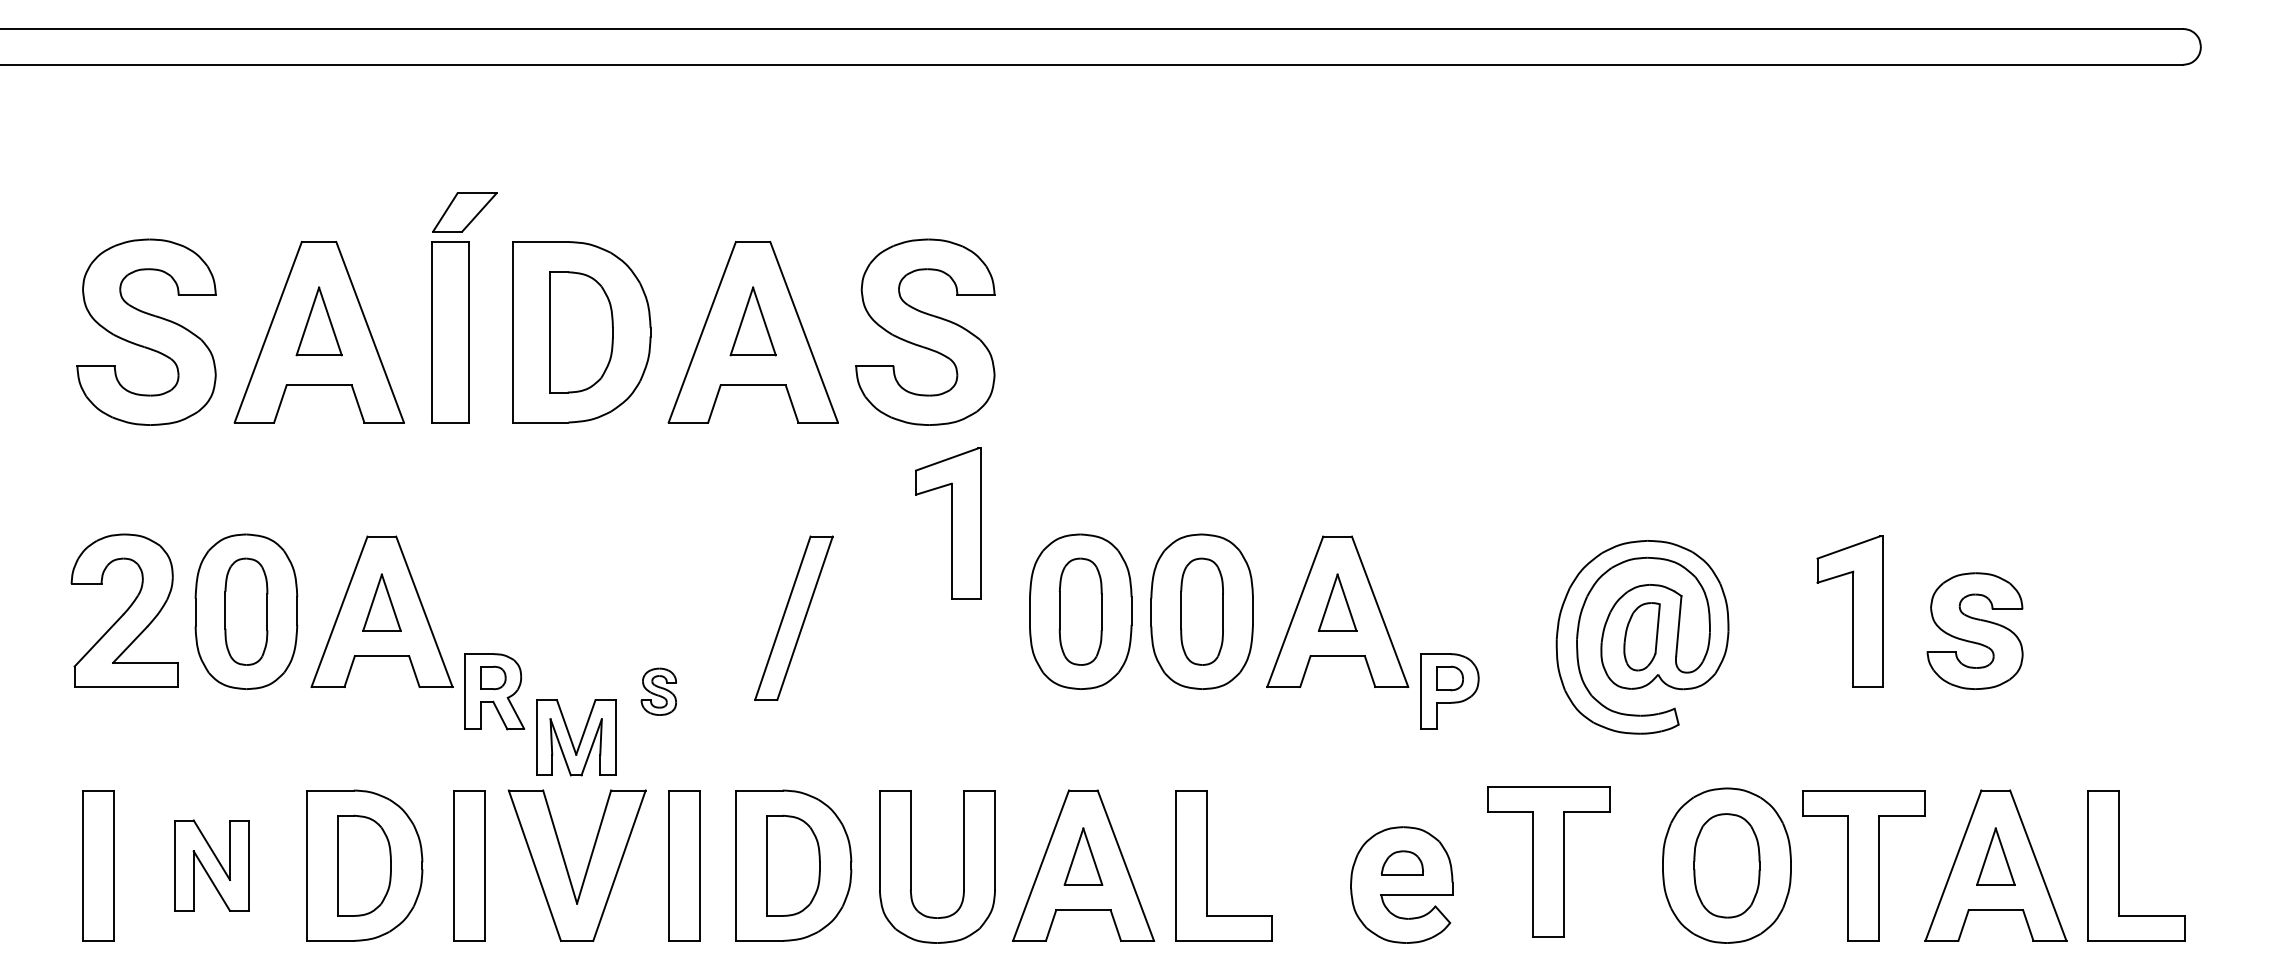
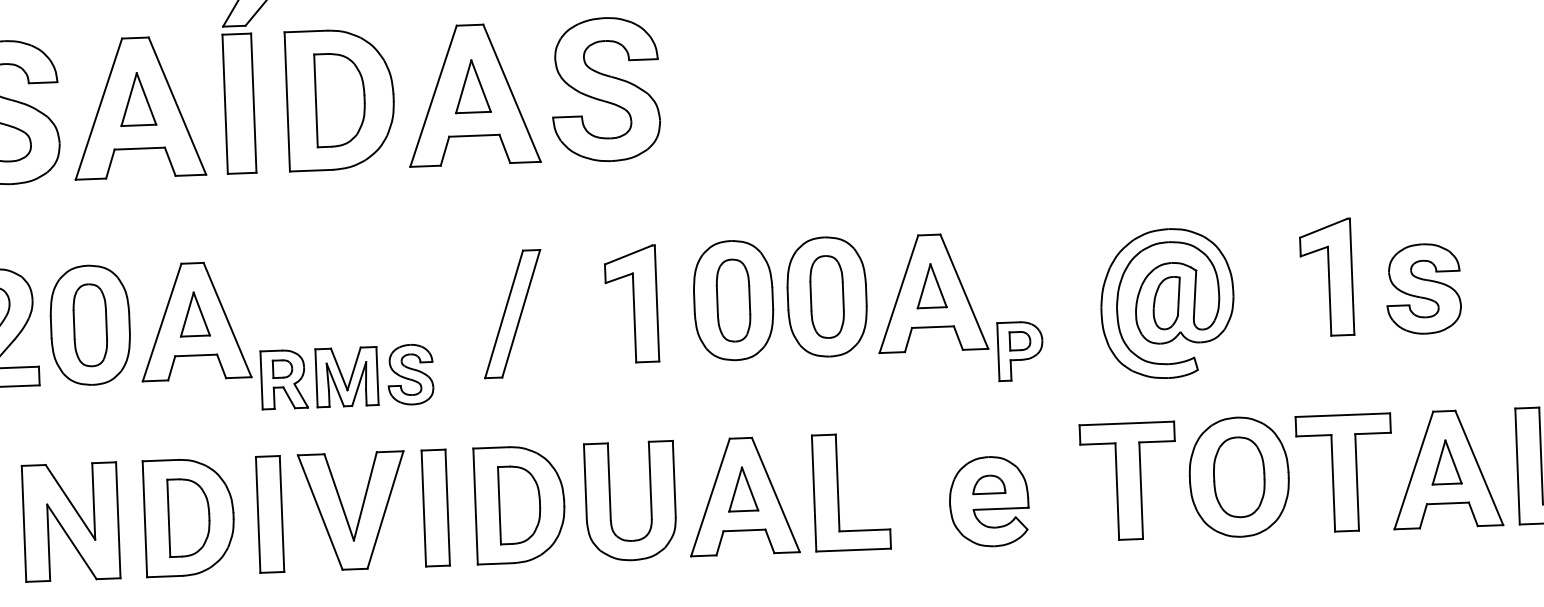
part: (948, 523) -> (631, 304), moved
part: (658, 691) -> (410, 374), size x1.67
part: (576, 737) -> (347, 376), moved
part: (1548, 861) -> (1128, 481), moved
part: (211, 865) -> (70, 521), size x1.67

